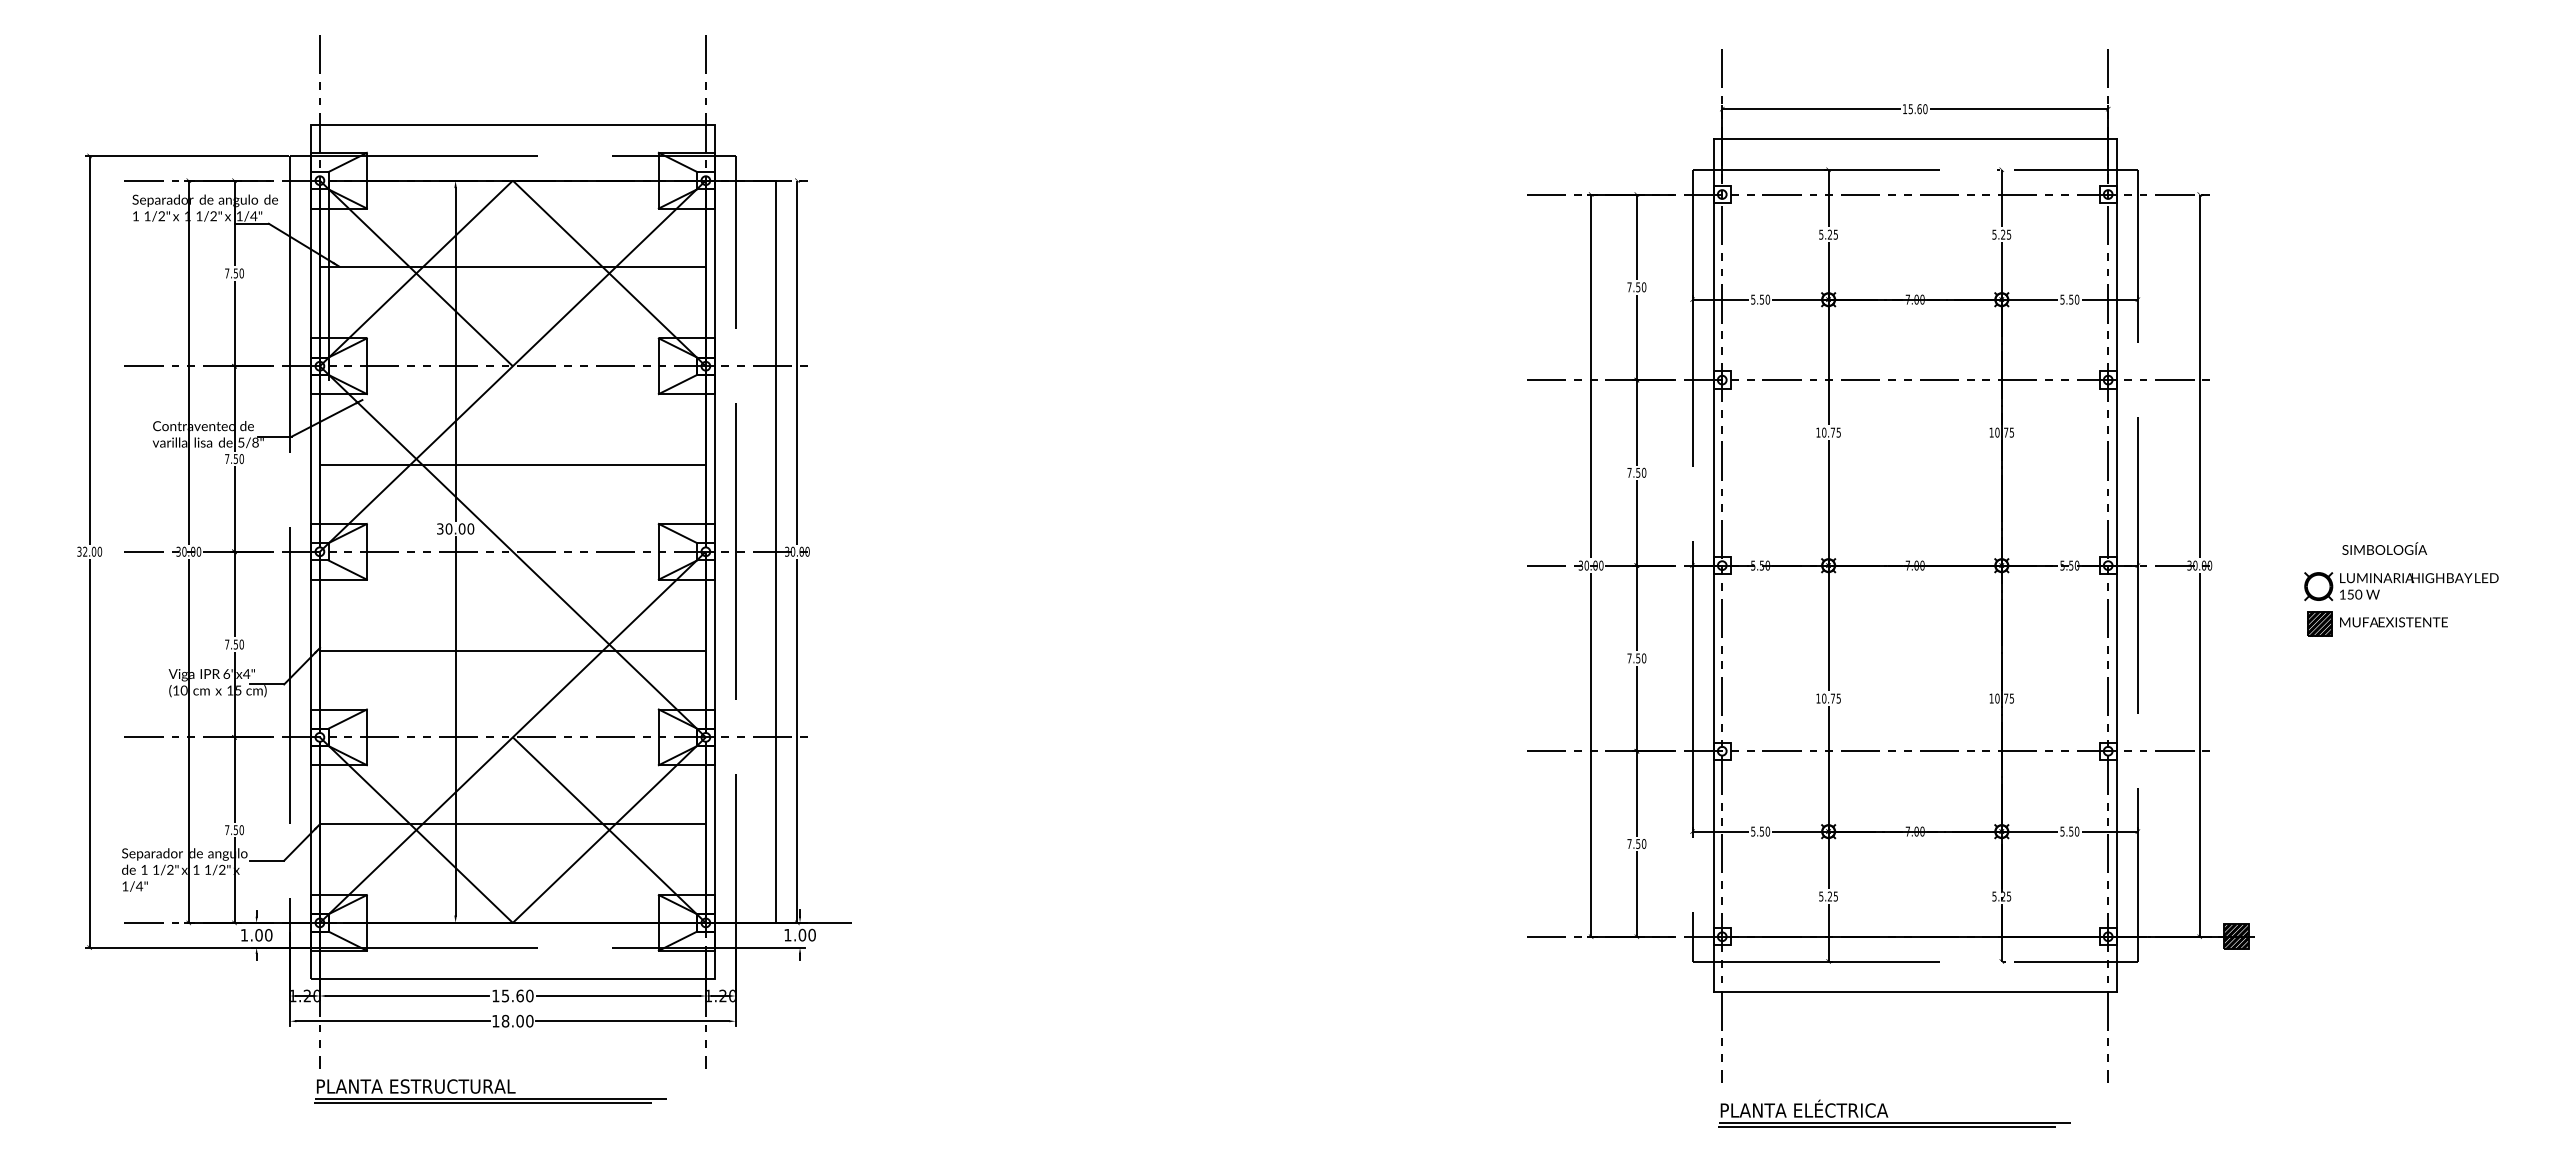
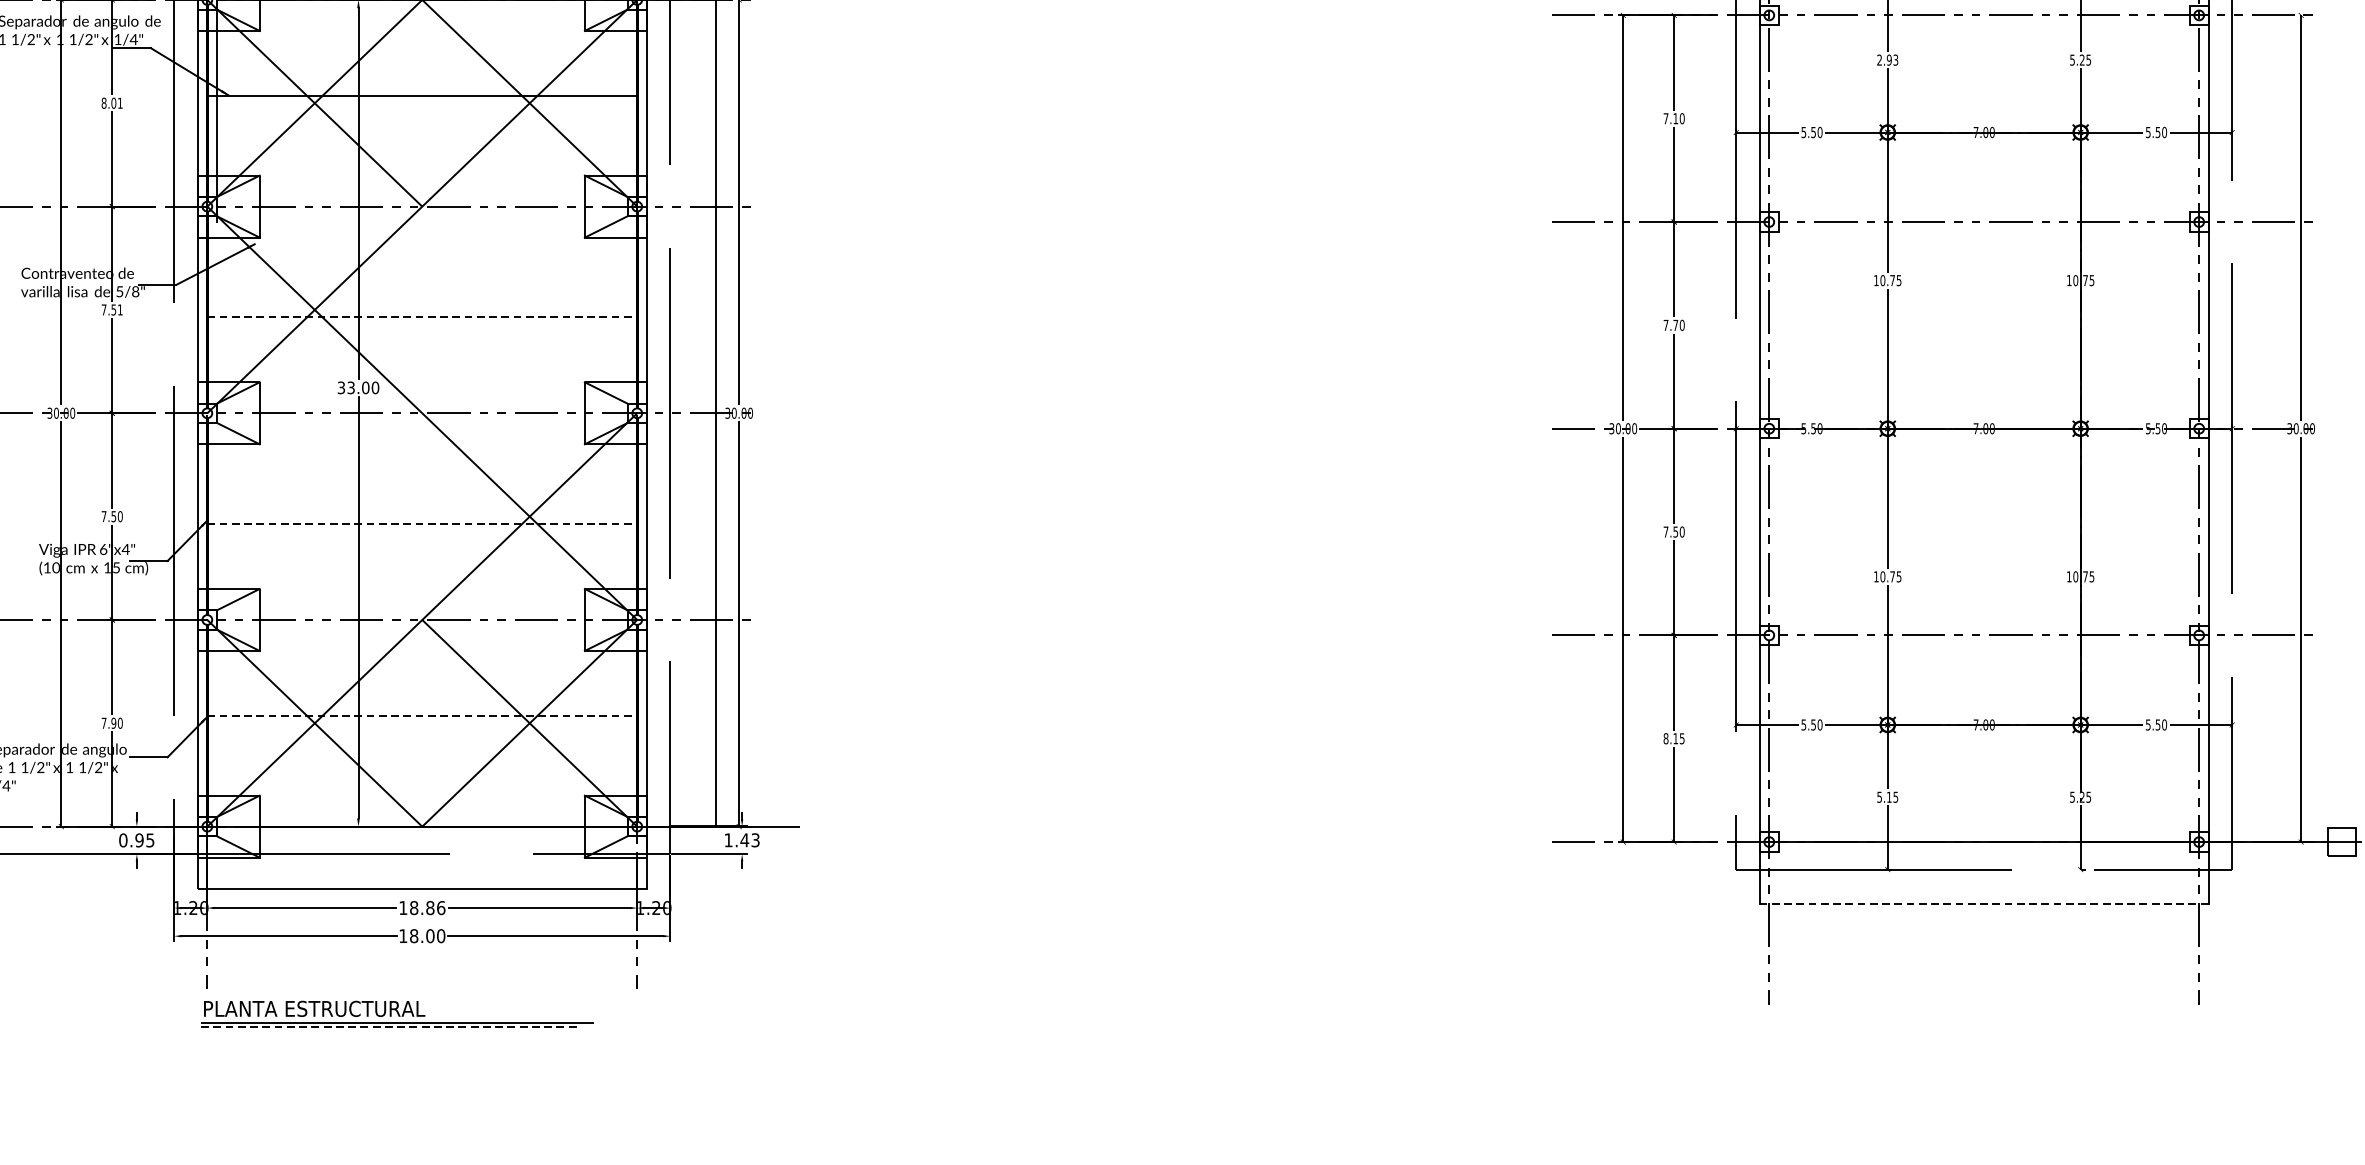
text: (1828, 234) -> (1887, 59), 5.25 -> 2.93
text: (234, 273) -> (112, 103), 7.50 -> 8.01
text: (1638, 287) -> (1676, 118), 7.50 -> 7.10
text: (241, 459) -> (120, 310), 7.50 -> 7.51
line: (512, 465) -> (421, 317), solid -> dashed
text: (1638, 472) -> (1676, 324), 7.50 -> 7.70
text: (448, 528) -> (350, 387), 30.00 -> 33.00
line: (512, 650) -> (421, 523), solid -> dashed
line: (512, 823) -> (421, 715), solid -> dashed
text: (235, 829) -> (113, 722), 7.50 -> 7.90
text: (1636, 844) -> (1673, 739), 7.50 -> 8.15
text: (1829, 896) -> (1888, 797), 5.25 -> 5.15
text: (806, 934) -> (749, 839), 1.00 -> 1.43
text: (256, 935) -> (136, 840), 1.00 -> 0.95
hatch: (2235, 936) -> (2340, 841), removed
line: (1915, 992) -> (1984, 904), solid -> dashed
text: (517, 995) -> (427, 907), 15.60 -> 18.86
line: (482, 1103) -> (388, 1027), solid -> dashed
part: (1887, 1114) -> (1953, 1040), removed

